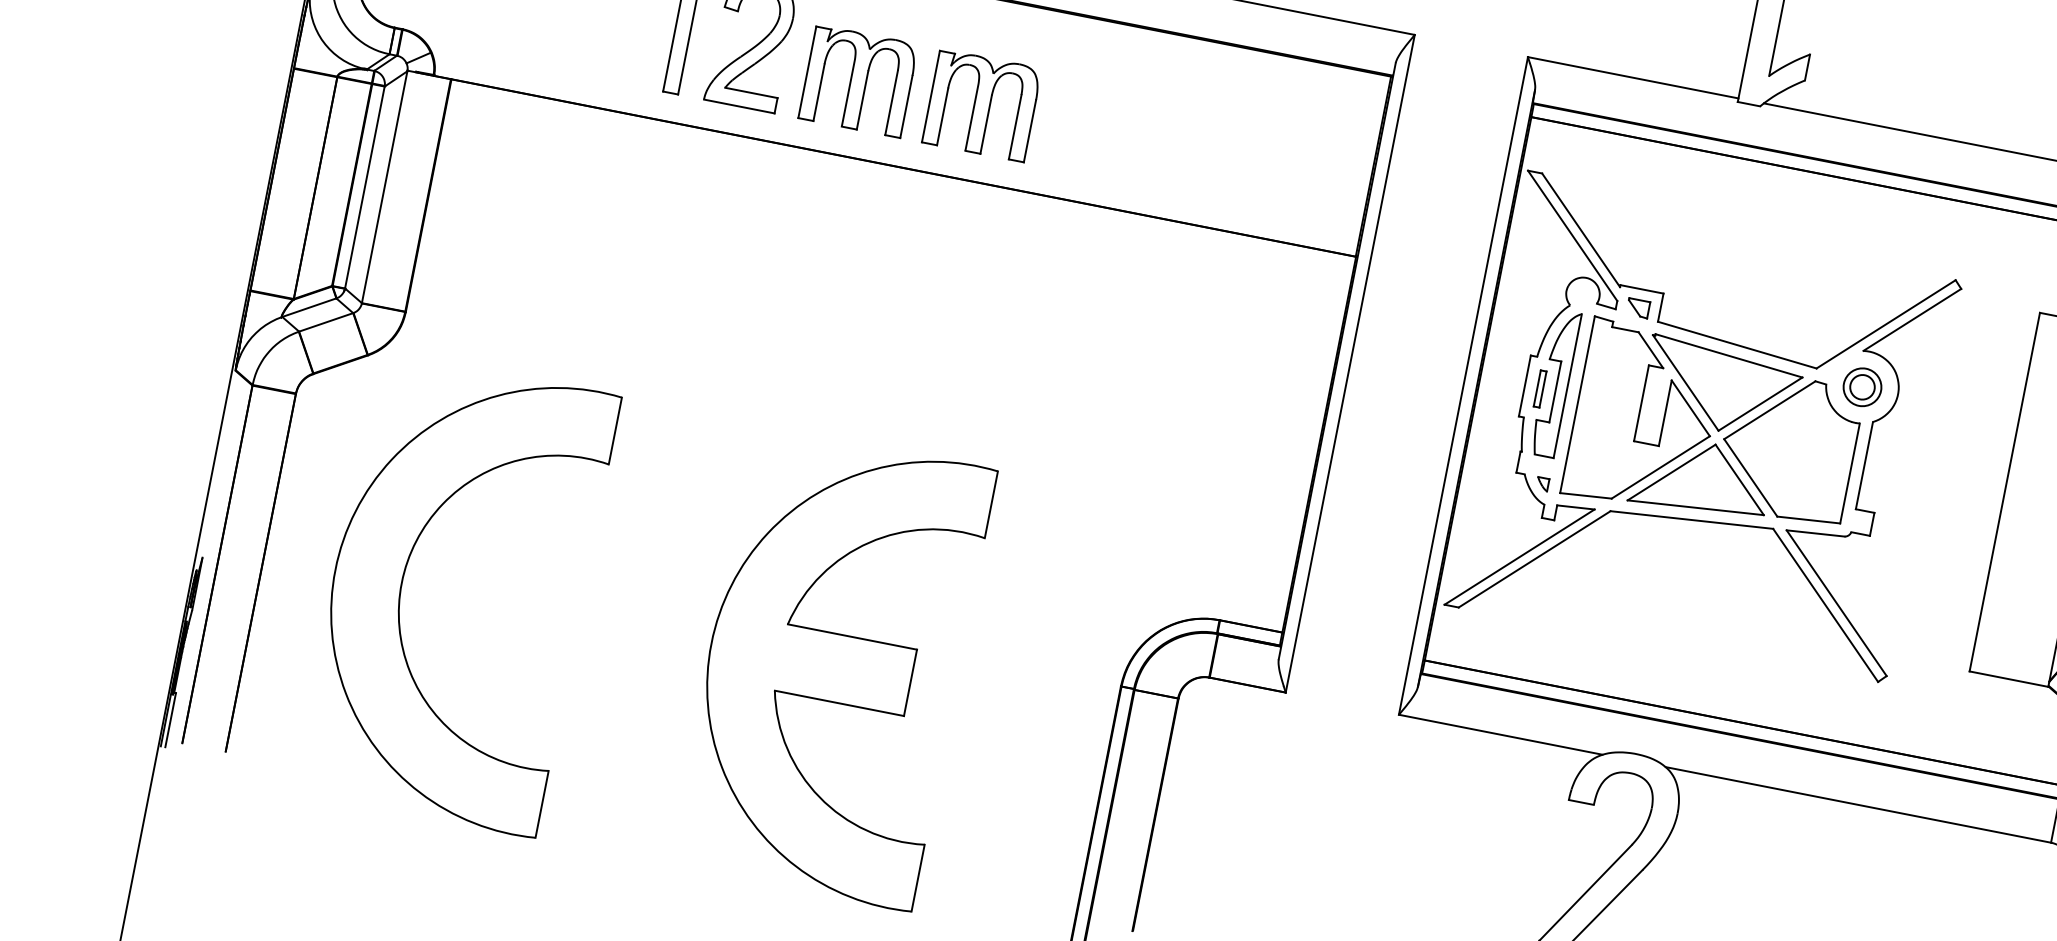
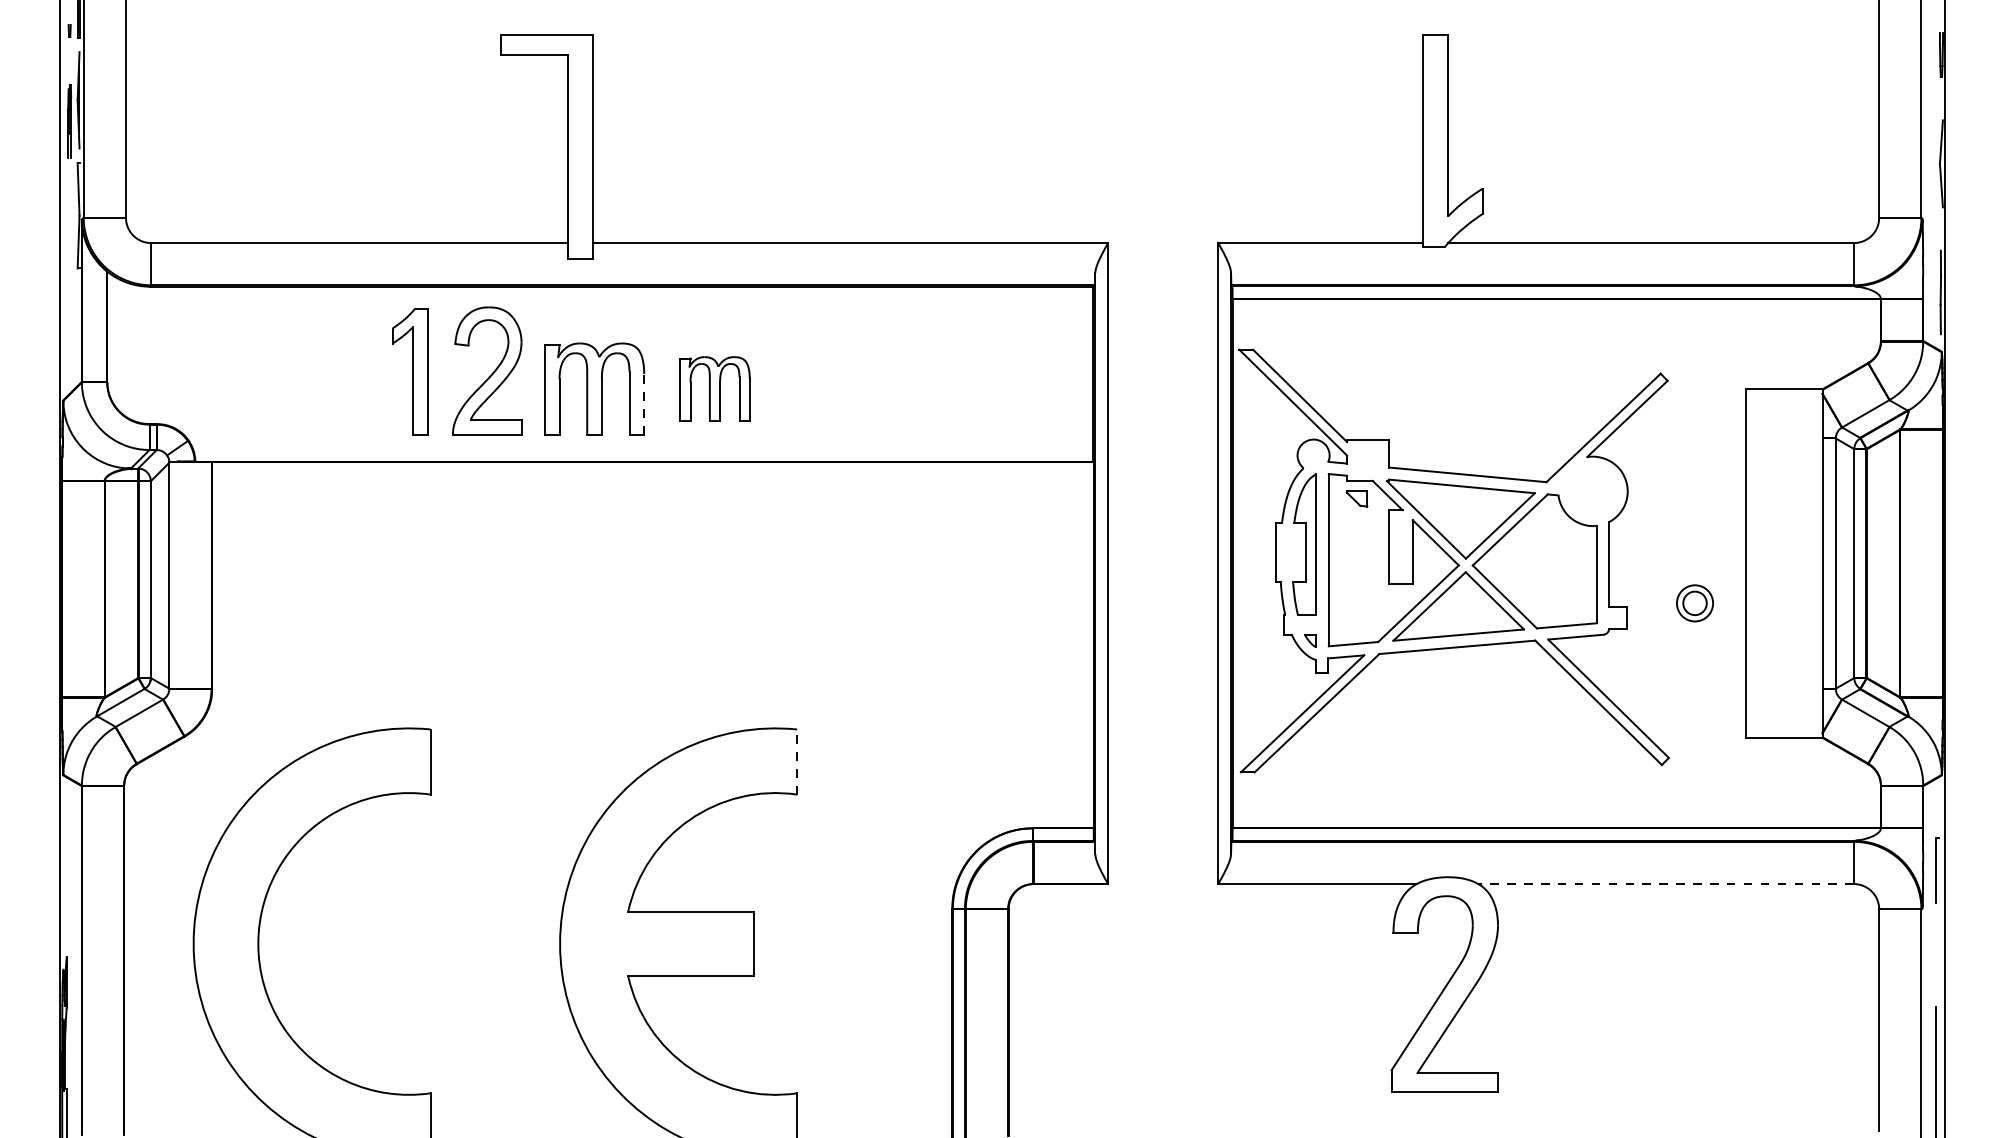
part: (981, 104) -> (714, 388), size x0.7
line: (906, 106) -> (644, 403), solid -> dashed
part: (1637, 308) -> (1356, 498), moved
part: (1861, 387) -> (1694, 603), moved
part: (1539, 389) -> (1290, 552), removed
line: (991, 505) -> (797, 762), solid -> dashed
line: (1858, 805) -> (1666, 884), solid -> dashed

